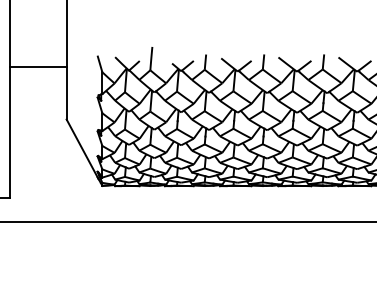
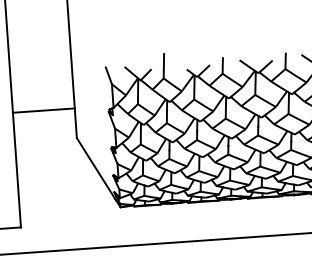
line: (37, 67) -> (43, 111), moved

